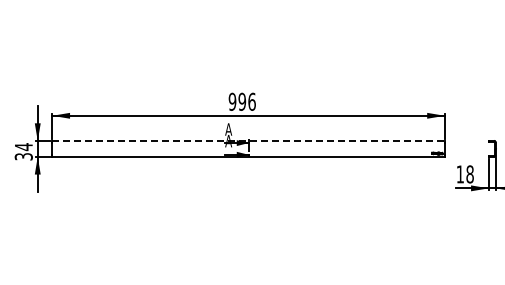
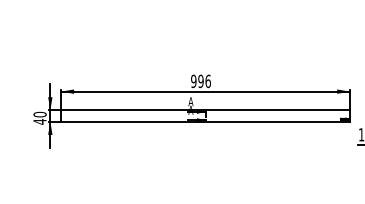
line: (249, 141) -> (206, 110), dashed -> solid
text: (23, 151) -> (39, 117), 34 -> 40

